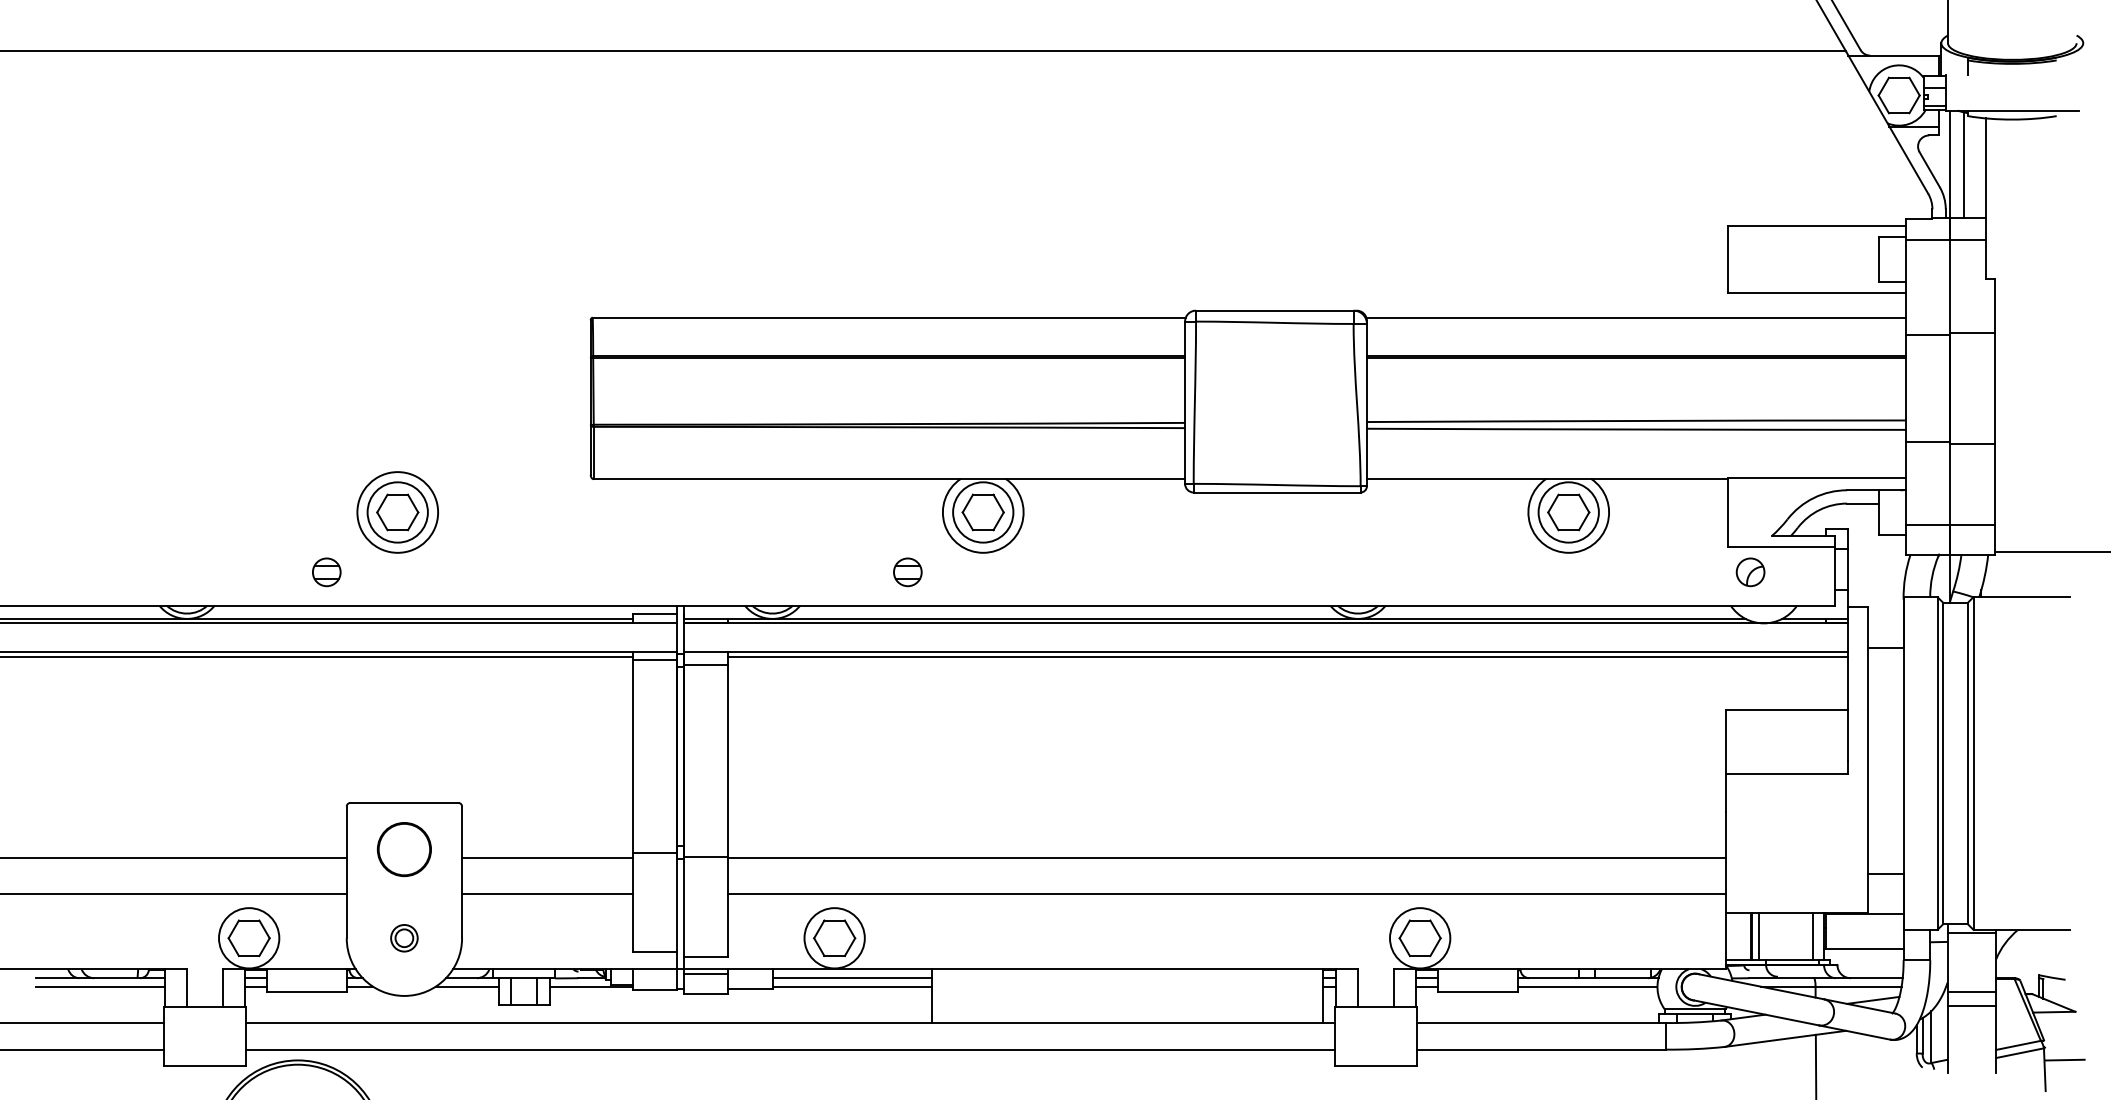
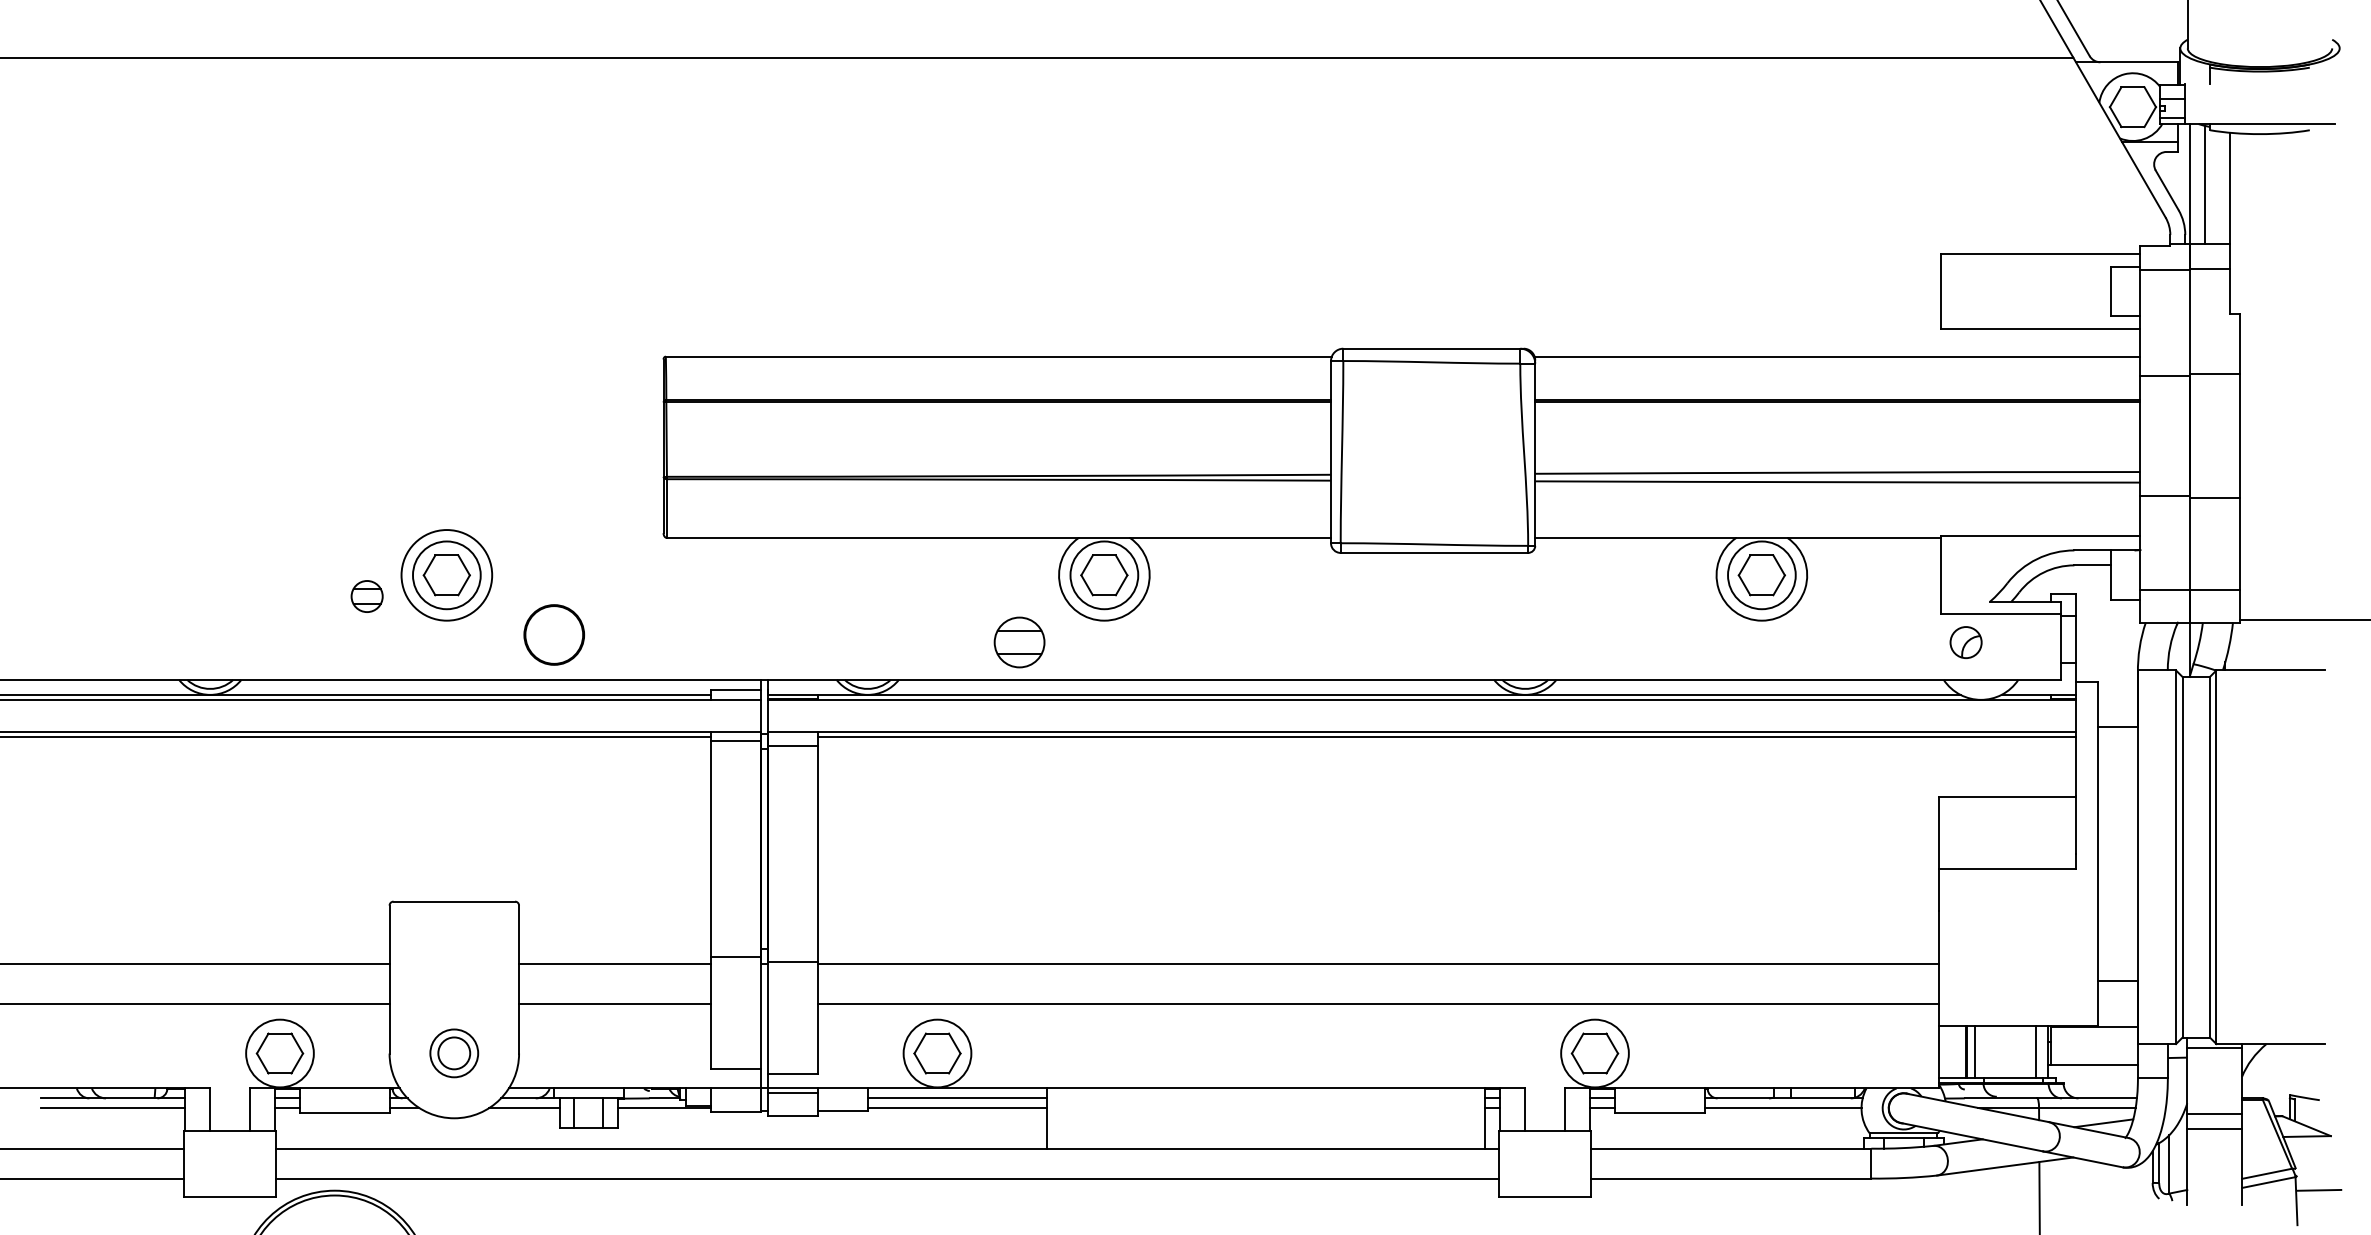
part: (326, 572) -> (366, 596), moved
part: (907, 572) -> (1019, 642), size x1.6
part: (403, 849) -> (553, 634), moved
part: (404, 938) -> (454, 1053), size x1.6

